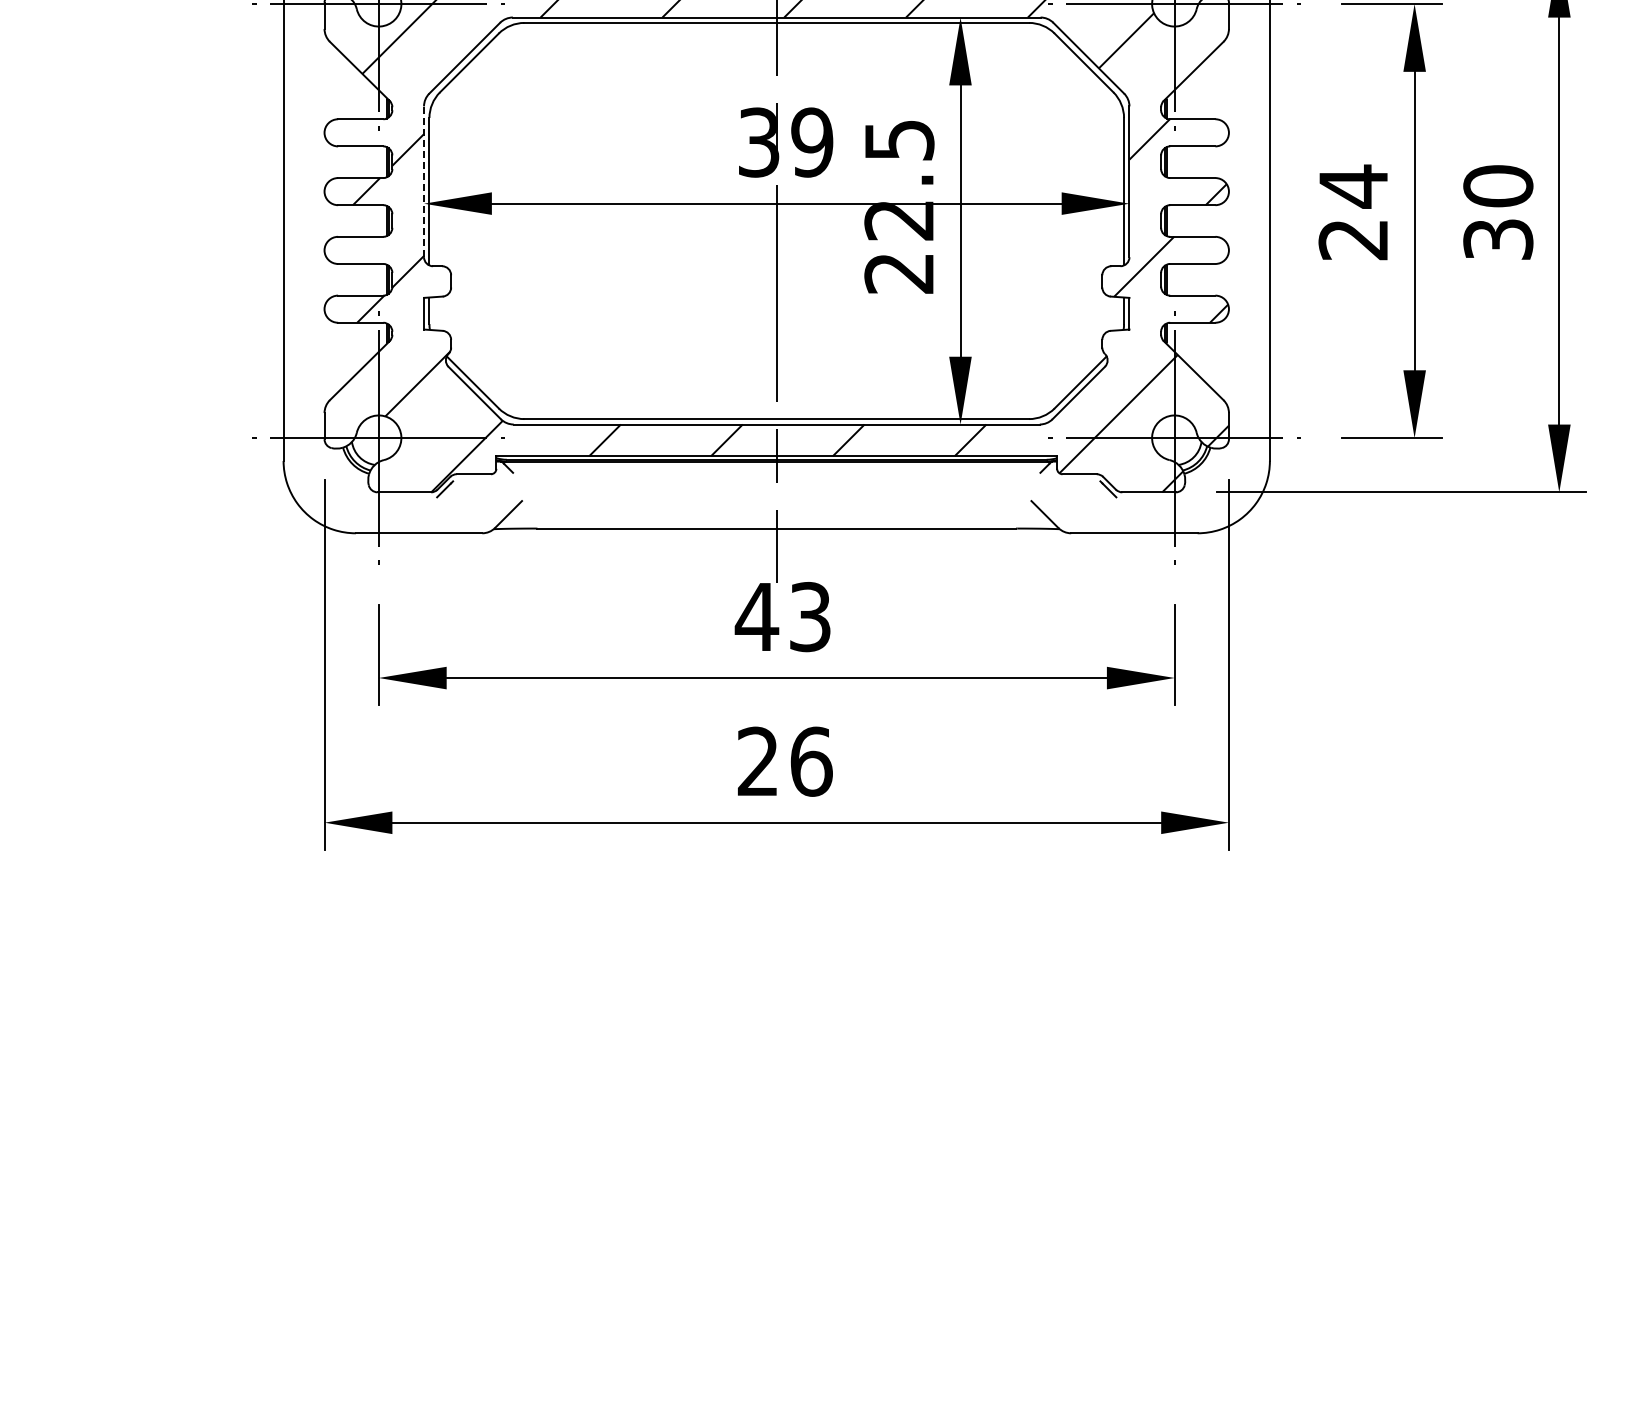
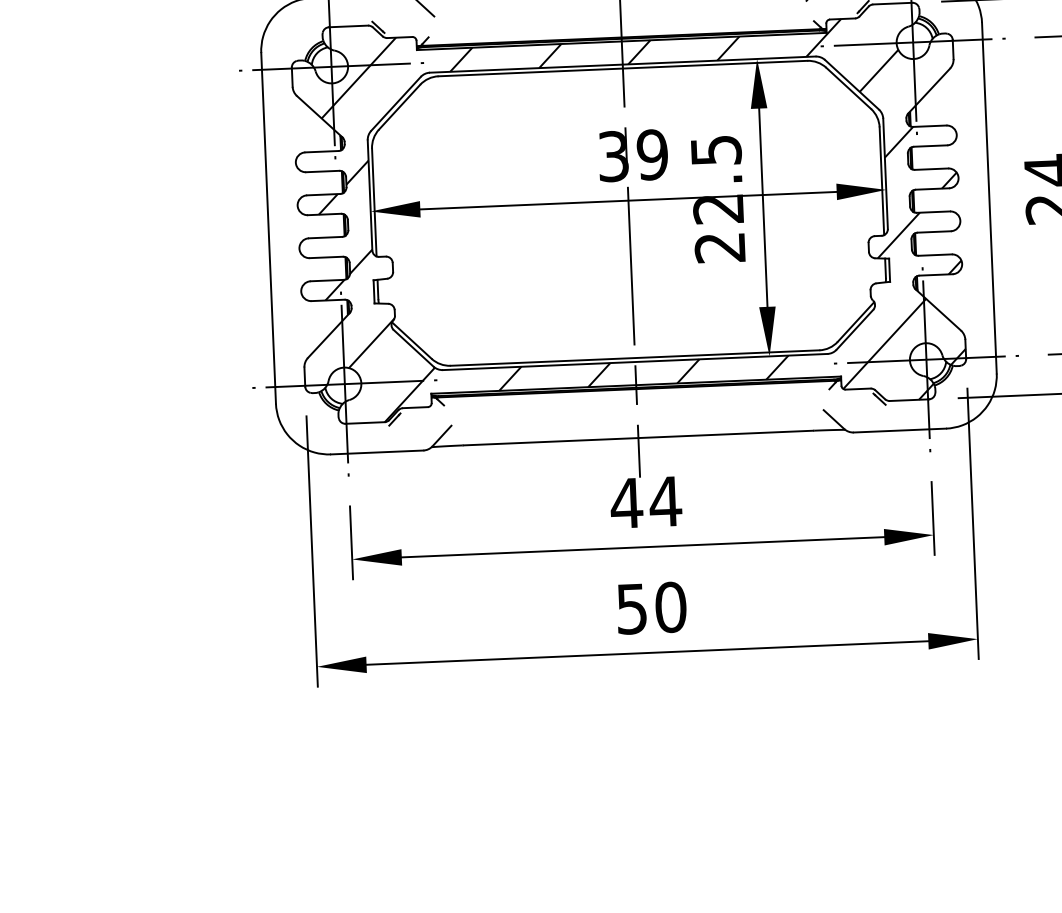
line: (424, 181) -> (370, 195), dashed -> solid
text: (810, 617) -> (665, 502), 43 -> 44
text: (784, 761) -> (651, 608), 26 -> 50

